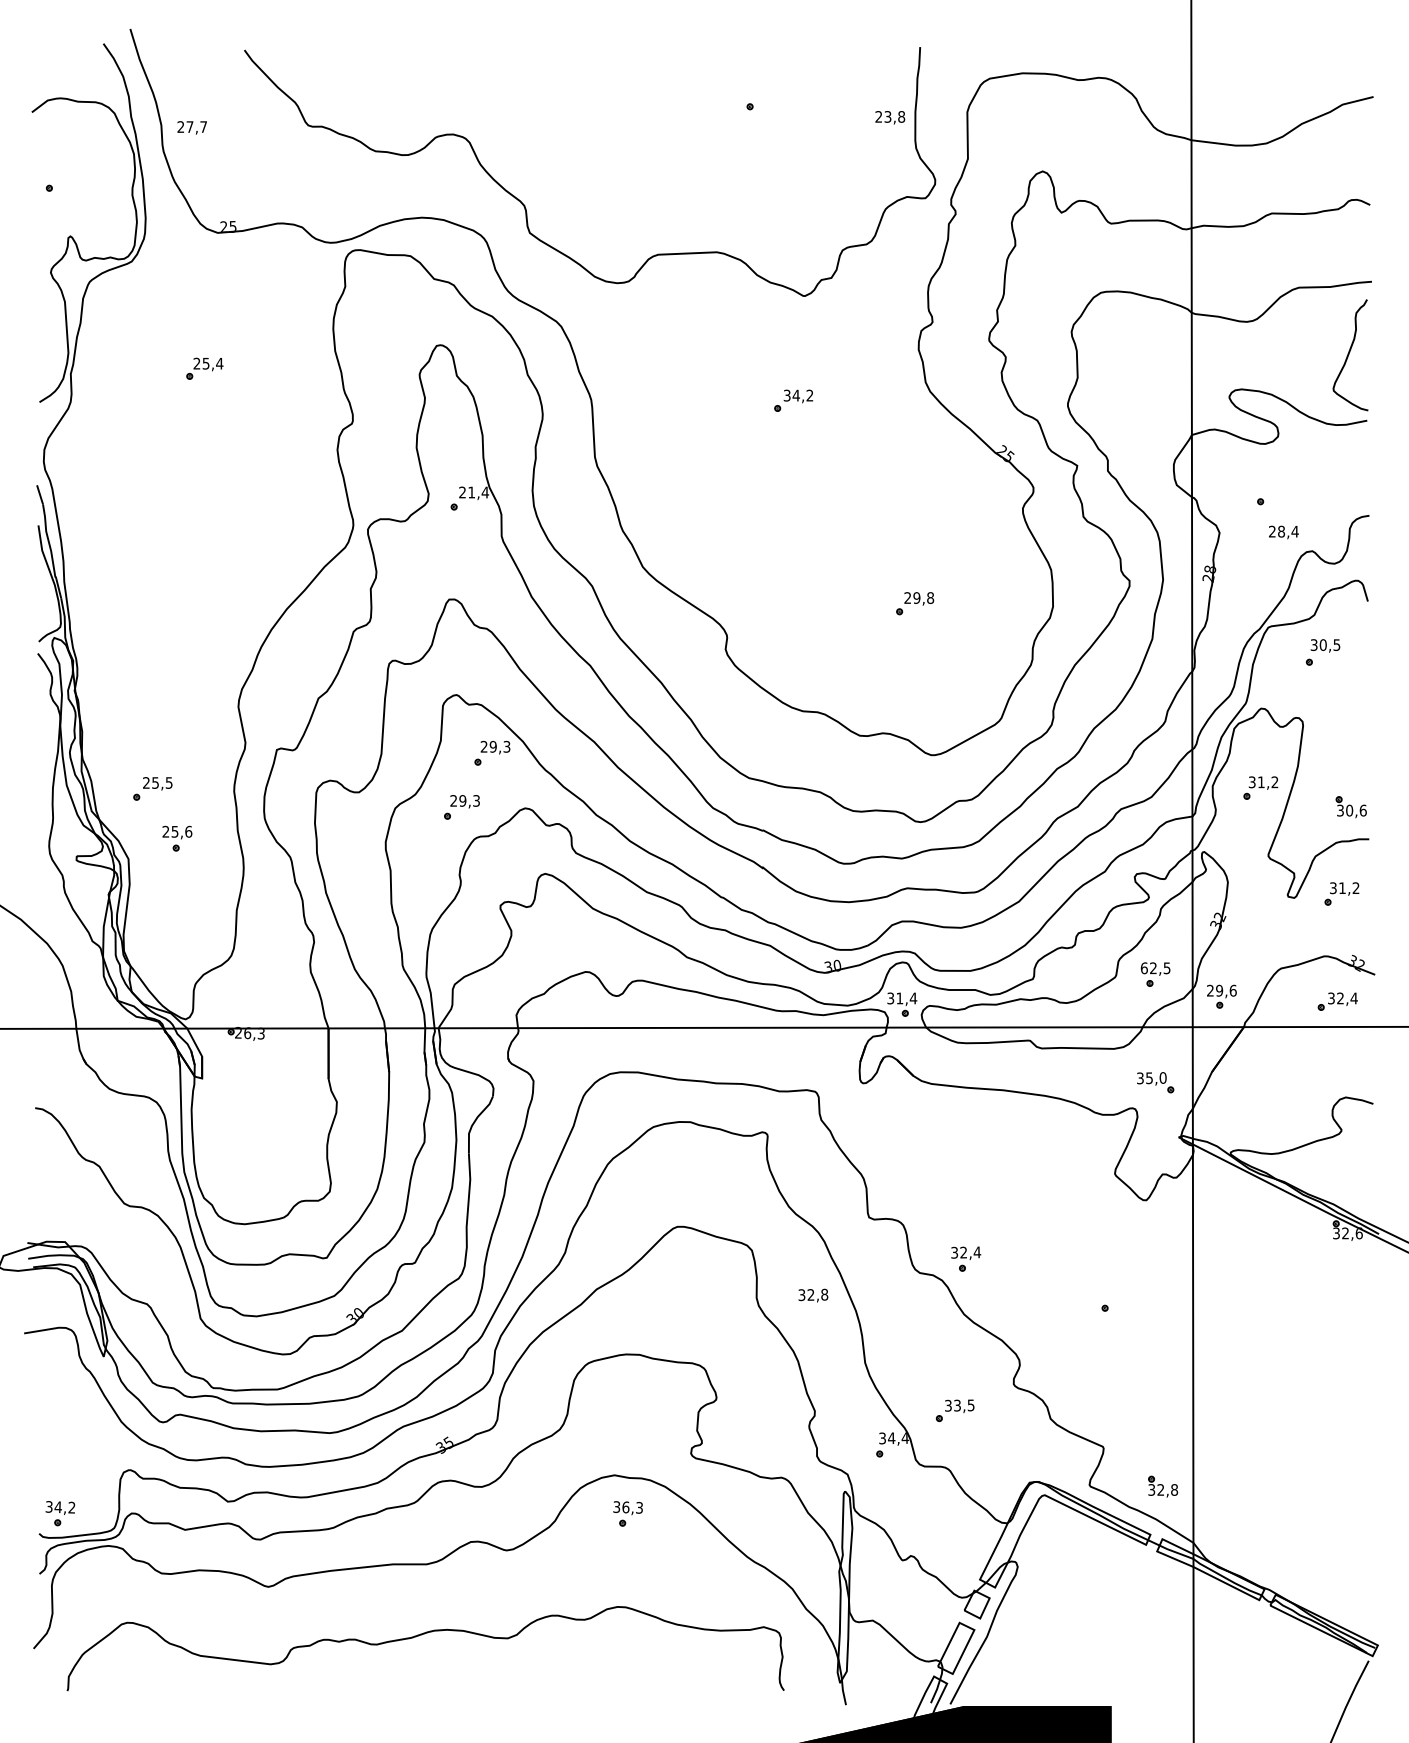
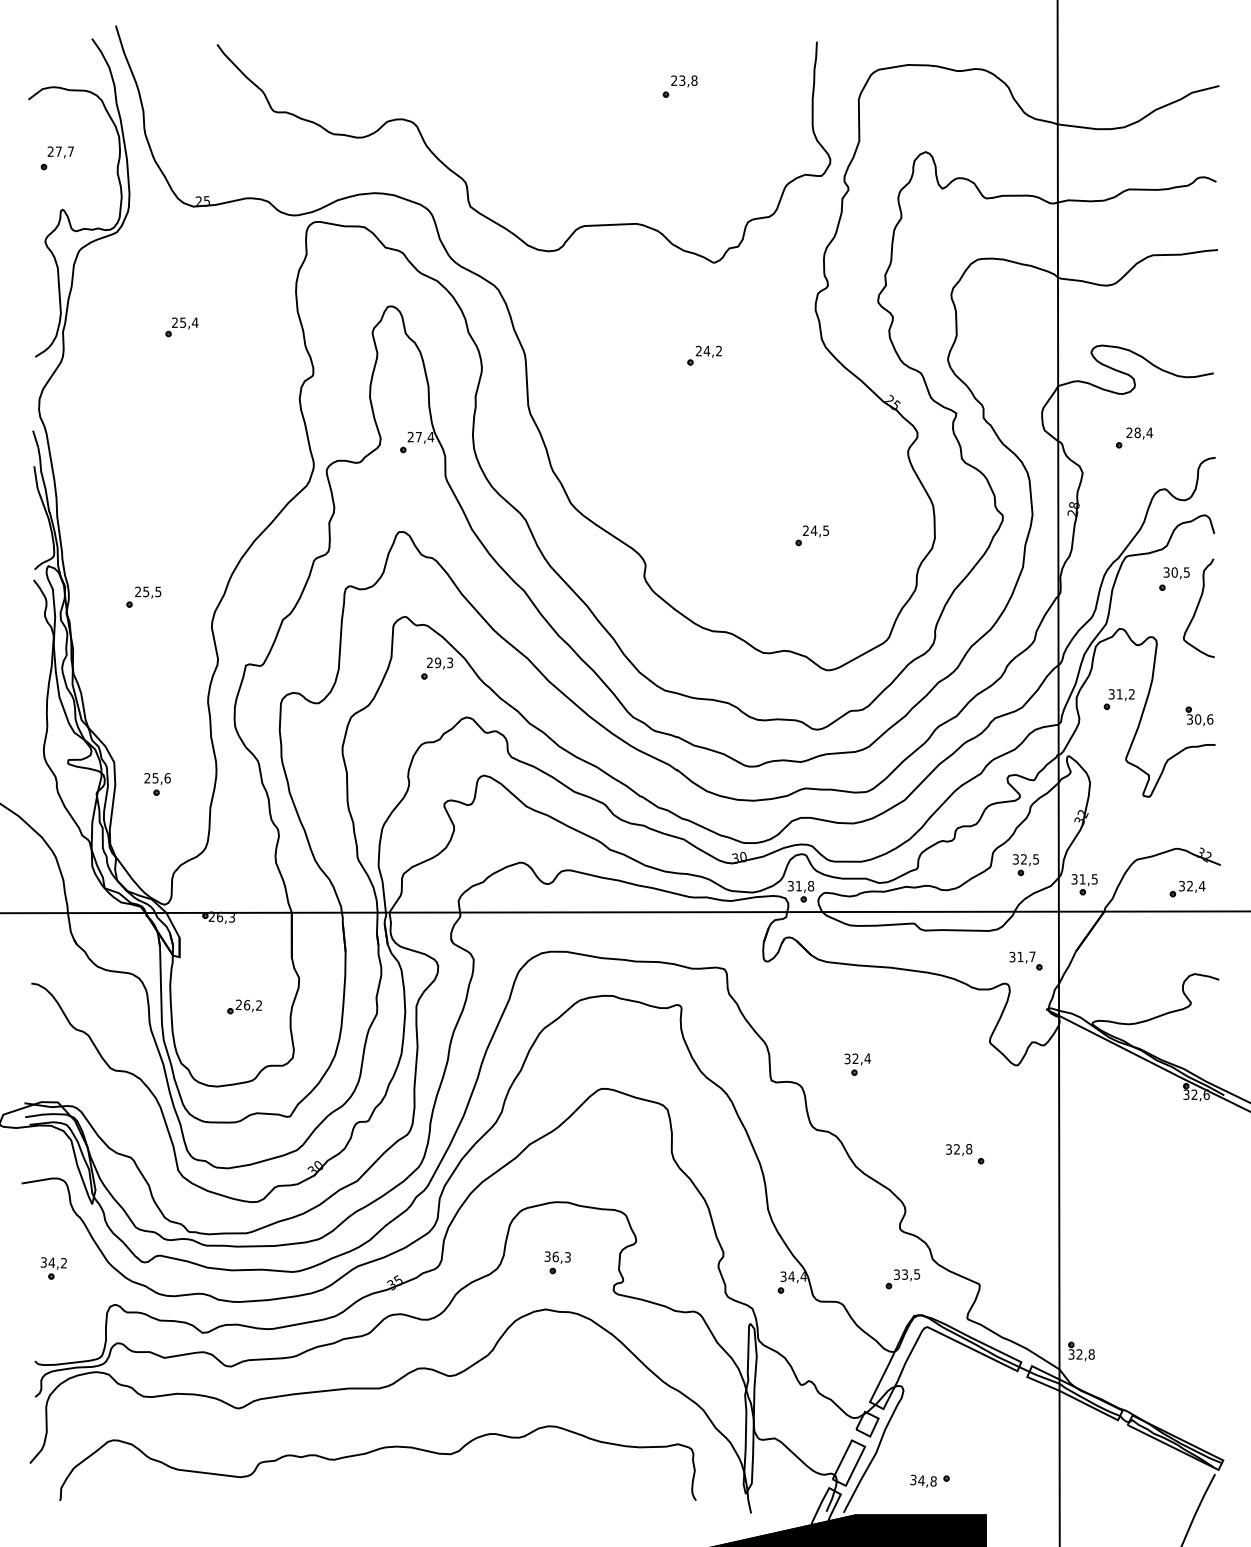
text: (890, 117) -> (684, 81), moved
text: (191, 127) -> (60, 152), moved
curve: (1350, 354) -> (1198, 607), moved
text: (786, 396) -> (698, 351), 34,2 -> 24,2
text: (471, 492) -> (418, 437), 21,4 -> 27,4
text: (1283, 532) -> (1139, 433), moved
text: (923, 597) -> (819, 530), 29,8 -> 24,5
part: (152, 788) -> (143, 596), moved
part: (462, 807) -> (410, 716), removed
part: (177, 838) -> (157, 784), moved
part: (1341, 894) -> (1190, 793), removed
text: (1143, 968) -> (1015, 859), 62,5 -> 32,5
text: (1221, 990) -> (1084, 879), 29,6 -> 31,5
text: (912, 998) -> (810, 886), 31,4 -> 31,8
text: (1156, 1077) -> (1026, 956), 35,0 -> 31,7
part: (275, 1133) -> (244, 1006), added
part: (965, 1259) -> (857, 1064), moved
text: (813, 1295) -> (959, 1149), moved
part: (954, 1411) -> (902, 1279), moved
part: (1163, 1486) -> (1081, 1351), moved
part: (60, 1513) -> (53, 1268), moved
part: (627, 1513) -> (557, 1262), moved
part: (1046, 1668) -> (929, 1480), added

